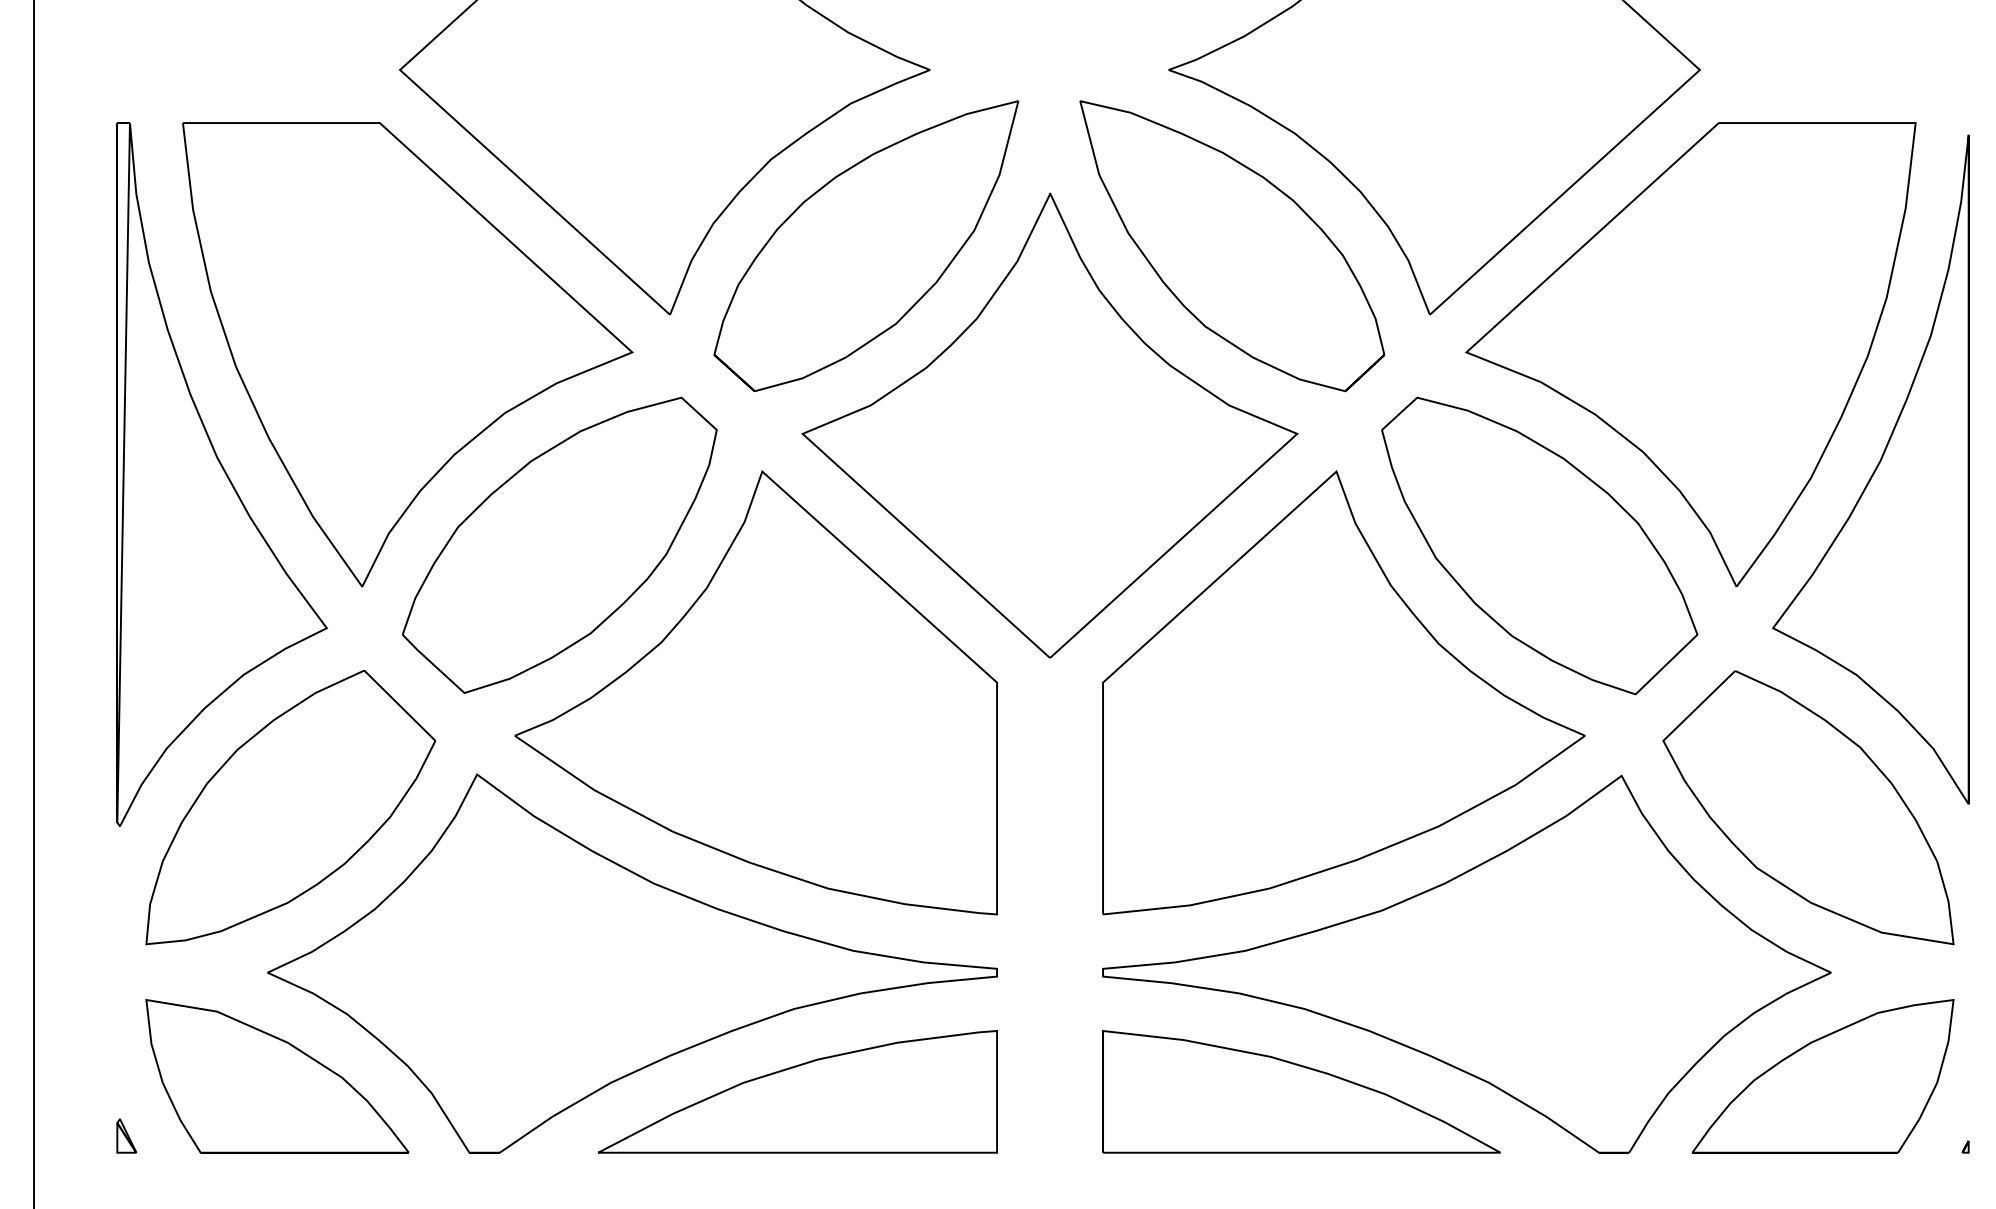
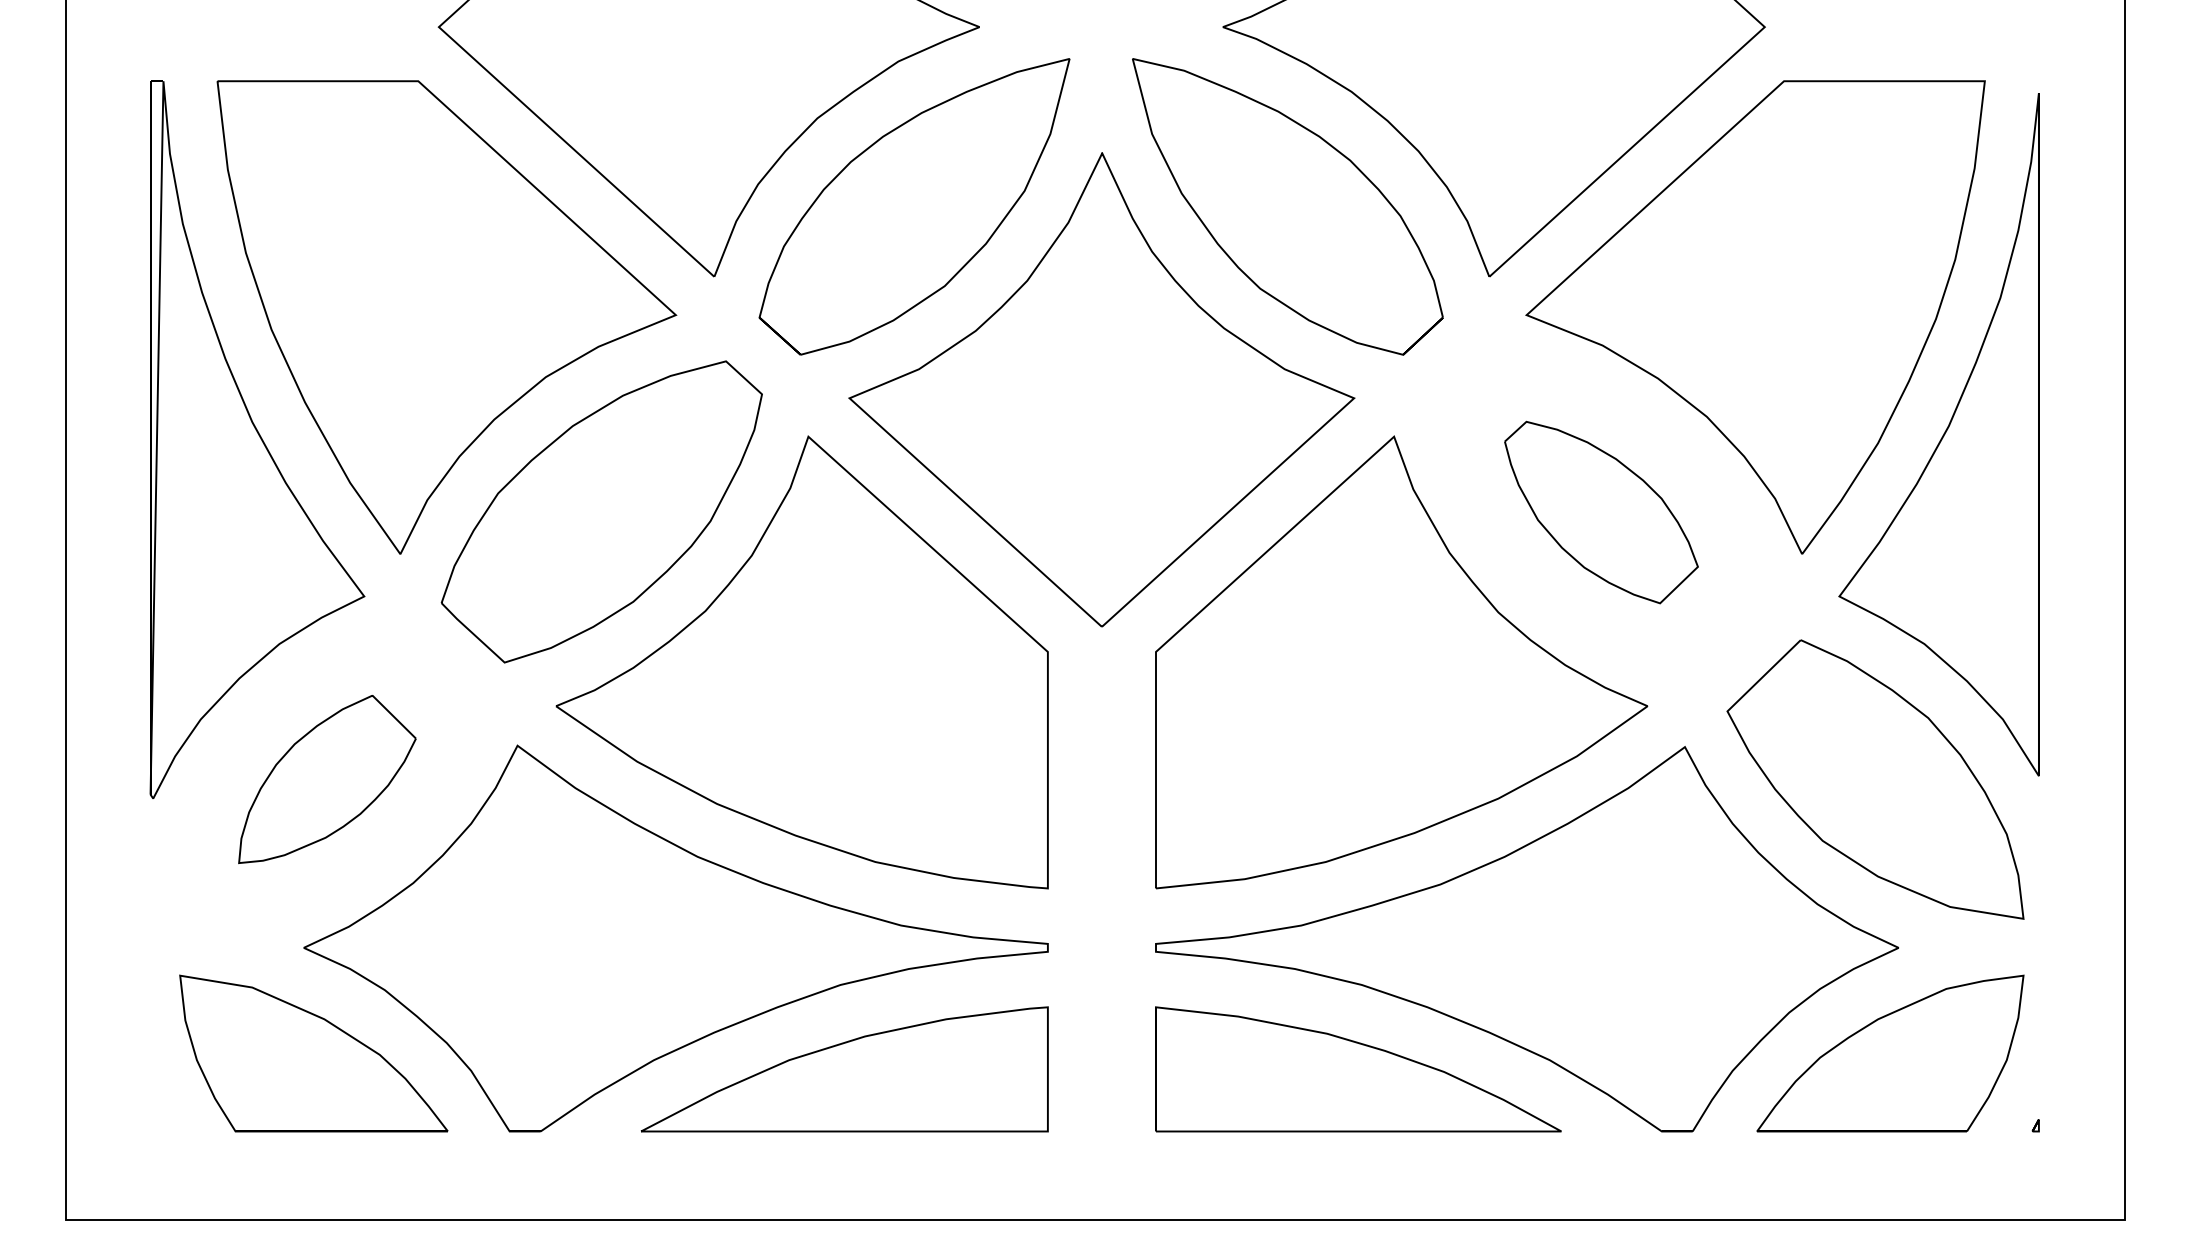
part: (1539, 545) -> (1601, 512), size x0.6
part: (290, 807) -> (327, 779), size x0.6
part: (126, 1136) -> (159, 1114), removed

